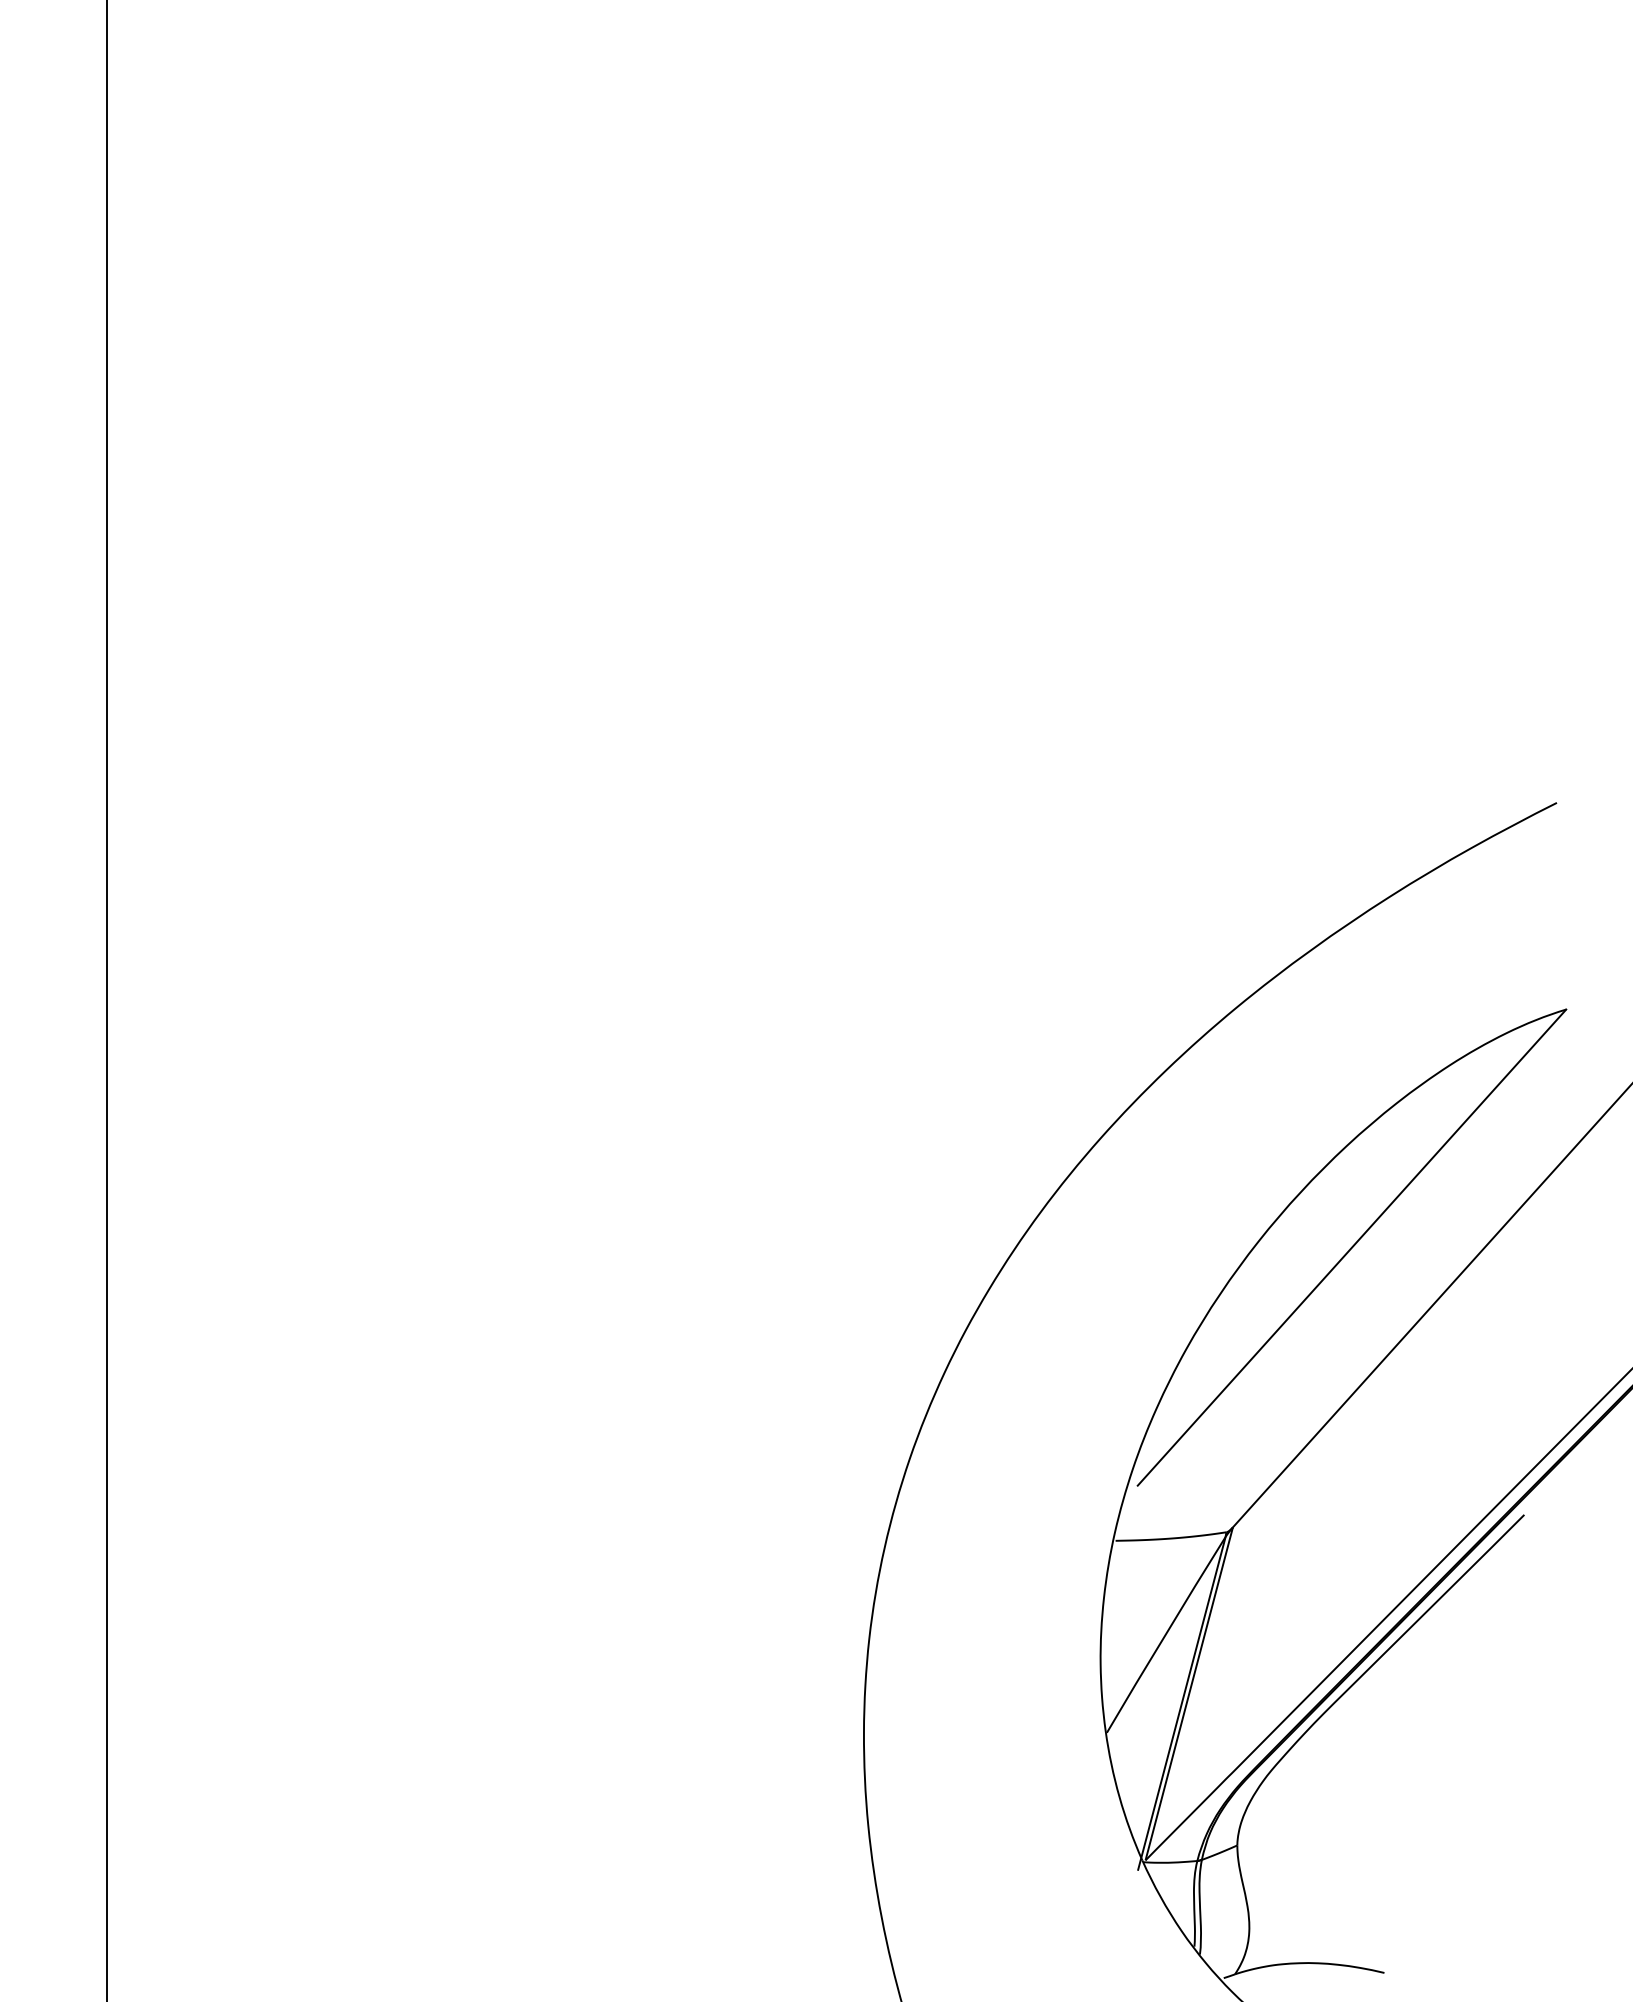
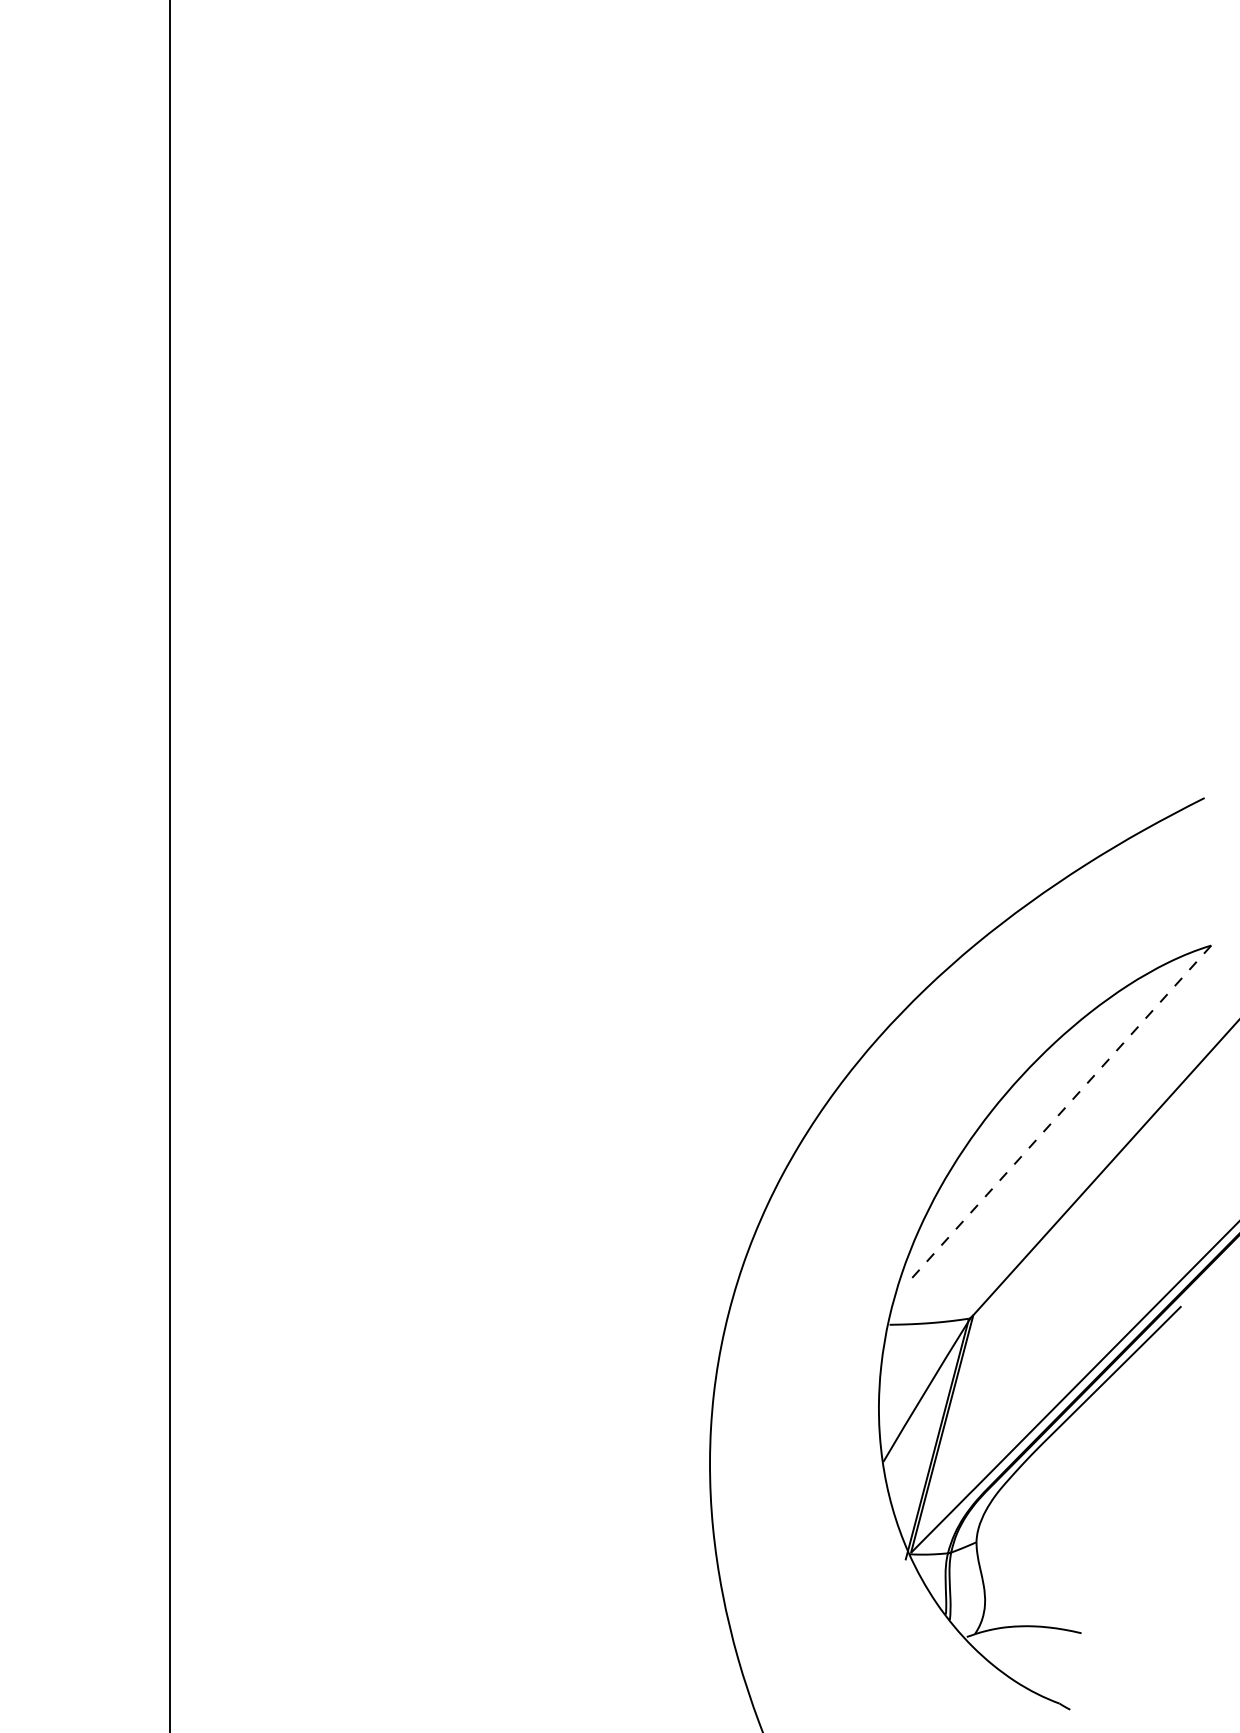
line: (1352, 1247) -> (1058, 1115), solid -> dashed

